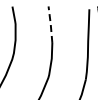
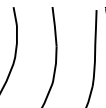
line: (50, 24) -> (54, 26), dashed -> solid

